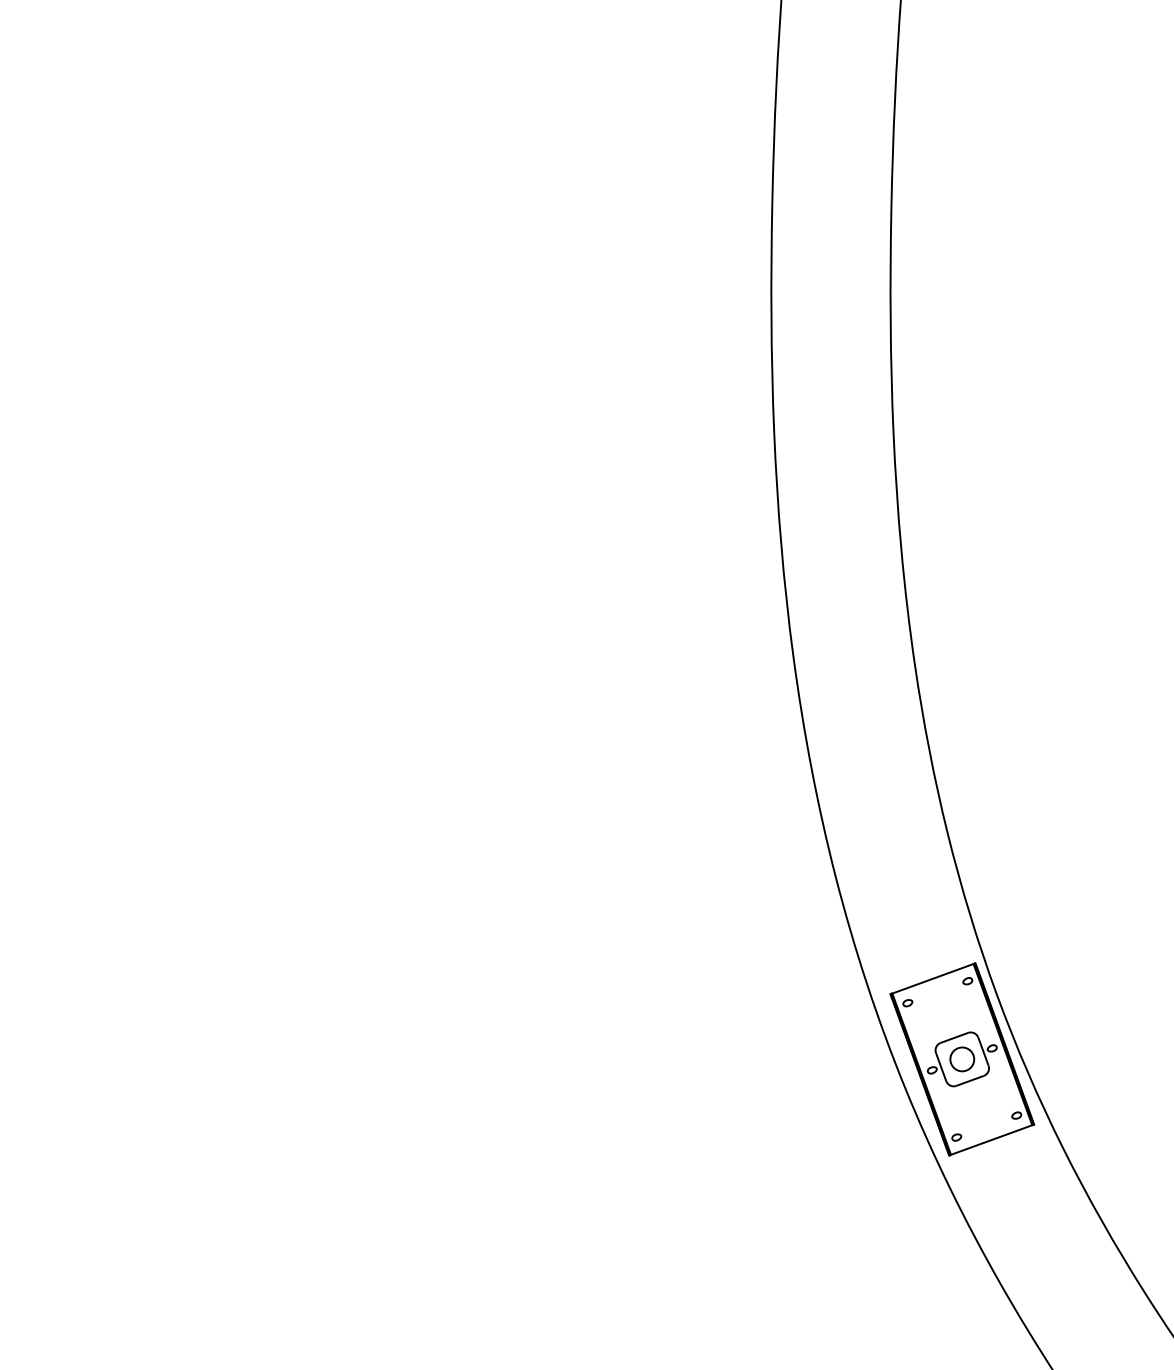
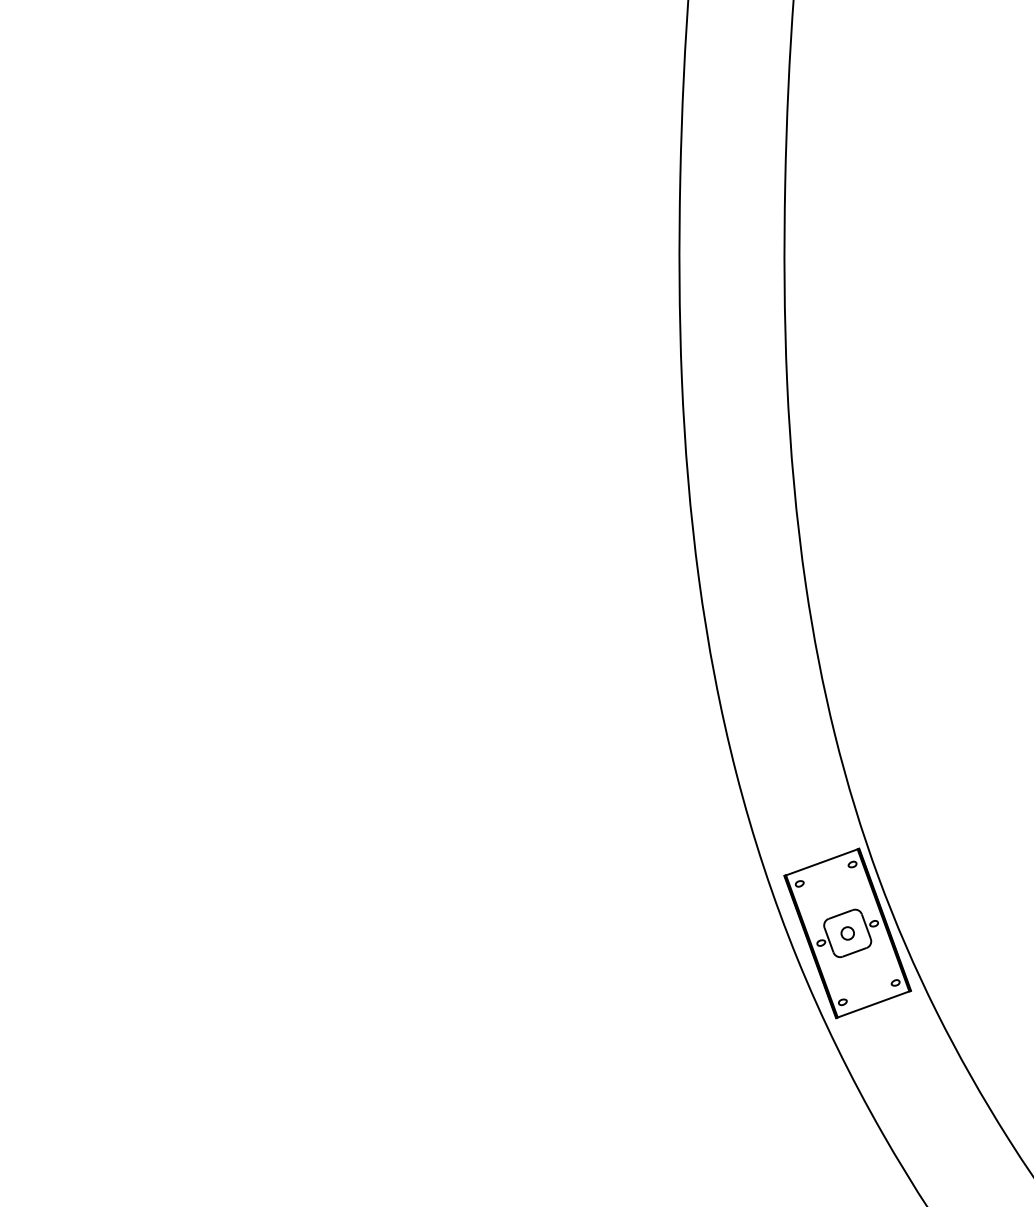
circle: (962, 1059) -> (847, 933), size x0.6

